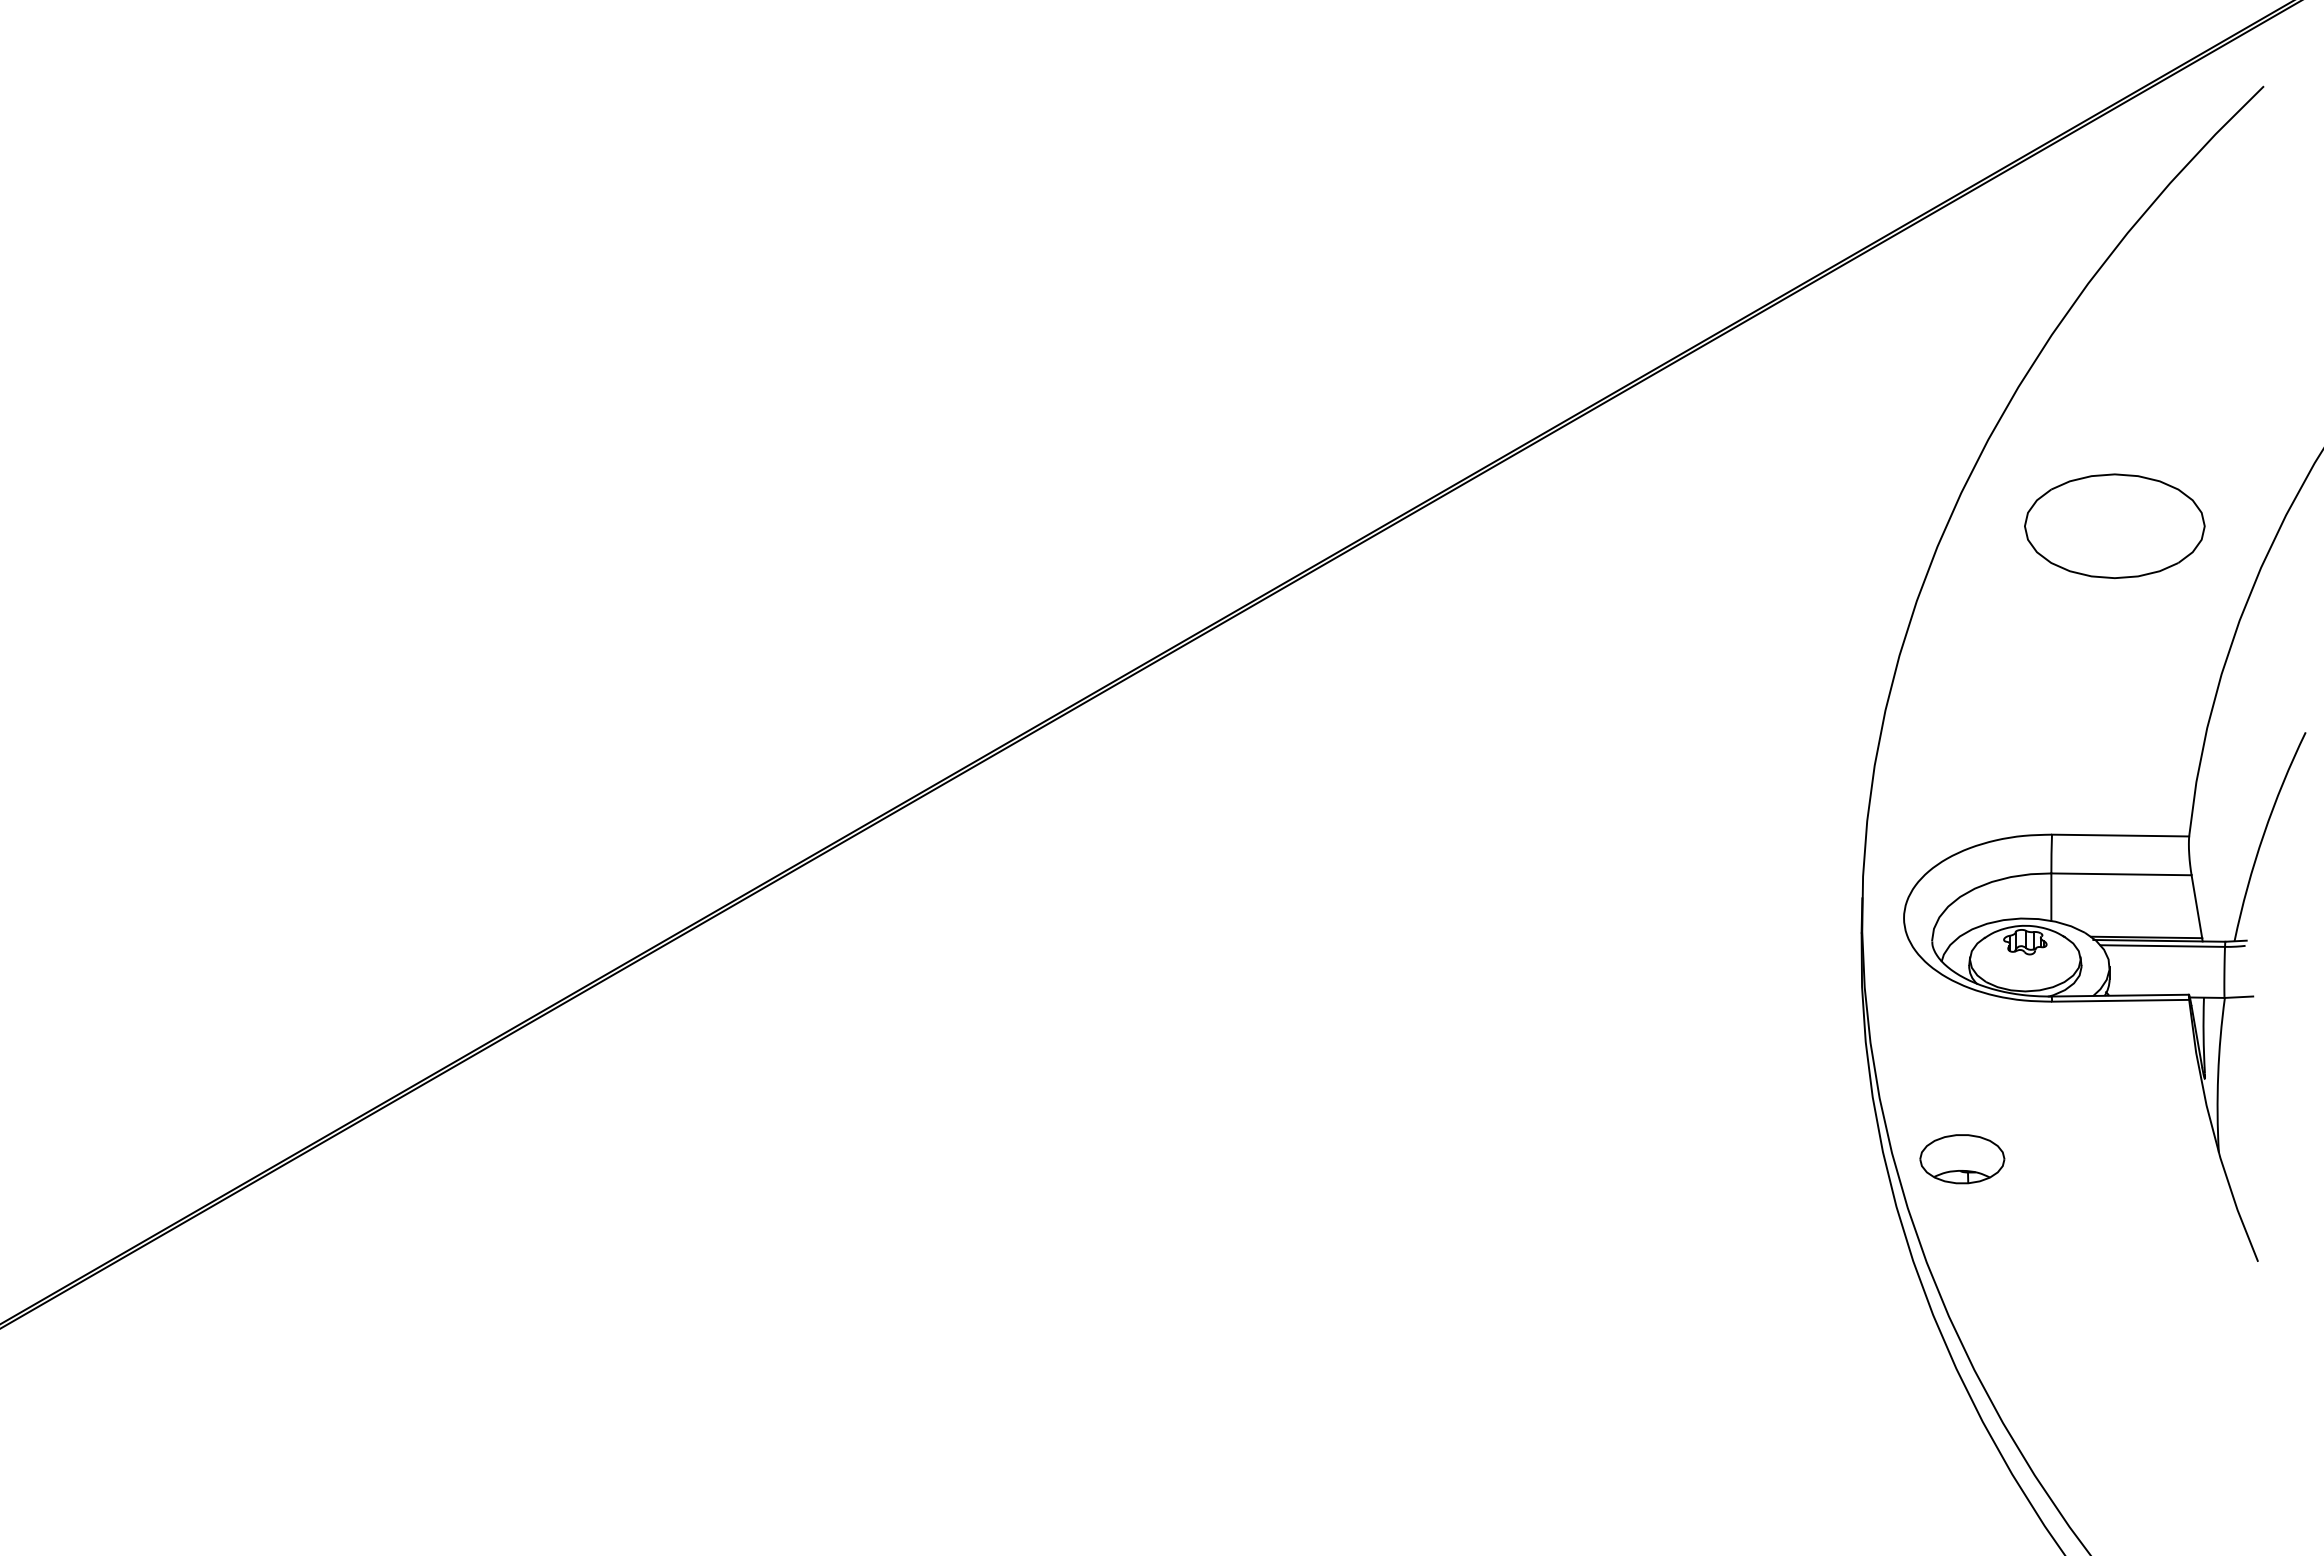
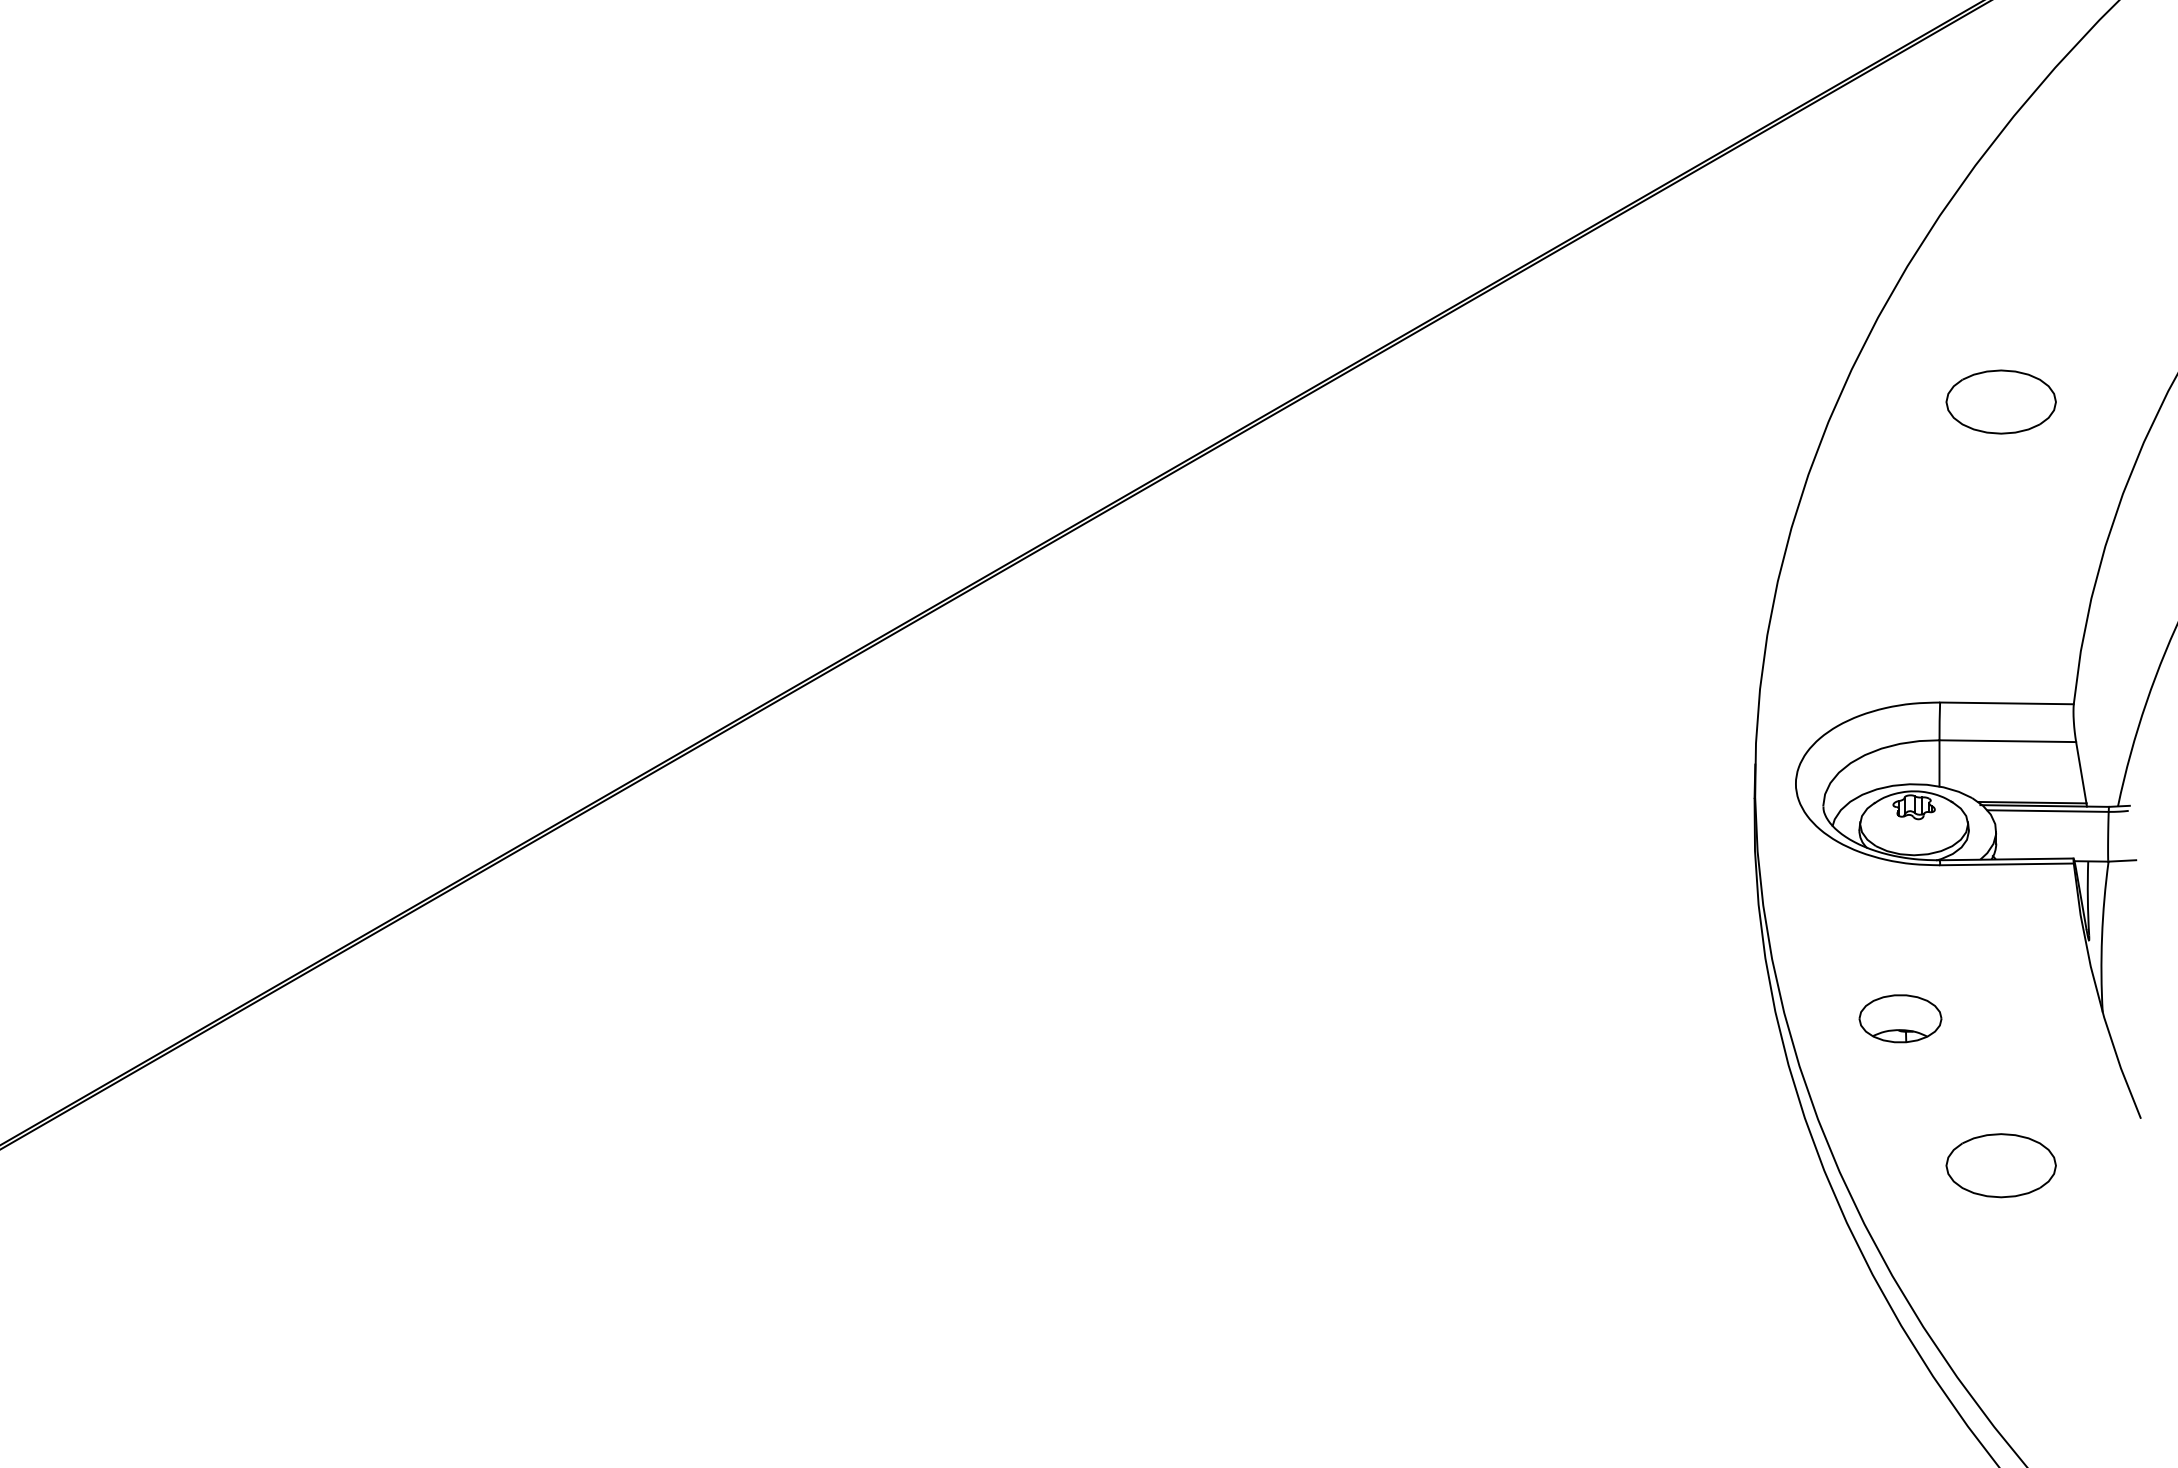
part: (2114, 526) -> (2001, 402), size x0.62
part: (1962, 1159) -> (1900, 1019), moved
part: (2114, 1309) -> (2001, 1165), added

